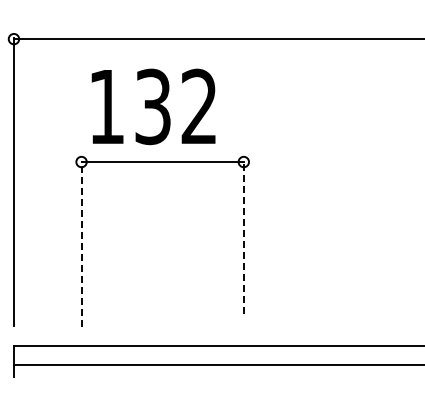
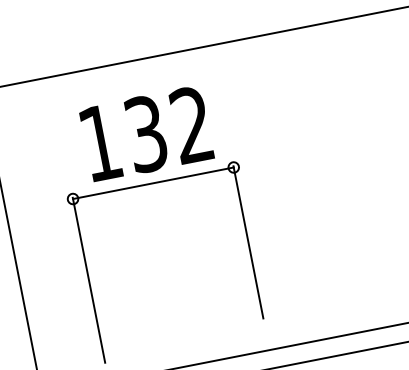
text: (153, 106) -> (146, 133), moved
line: (243, 237) -> (248, 242), dashed -> solid
line: (81, 243) -> (88, 279), dashed -> solid

